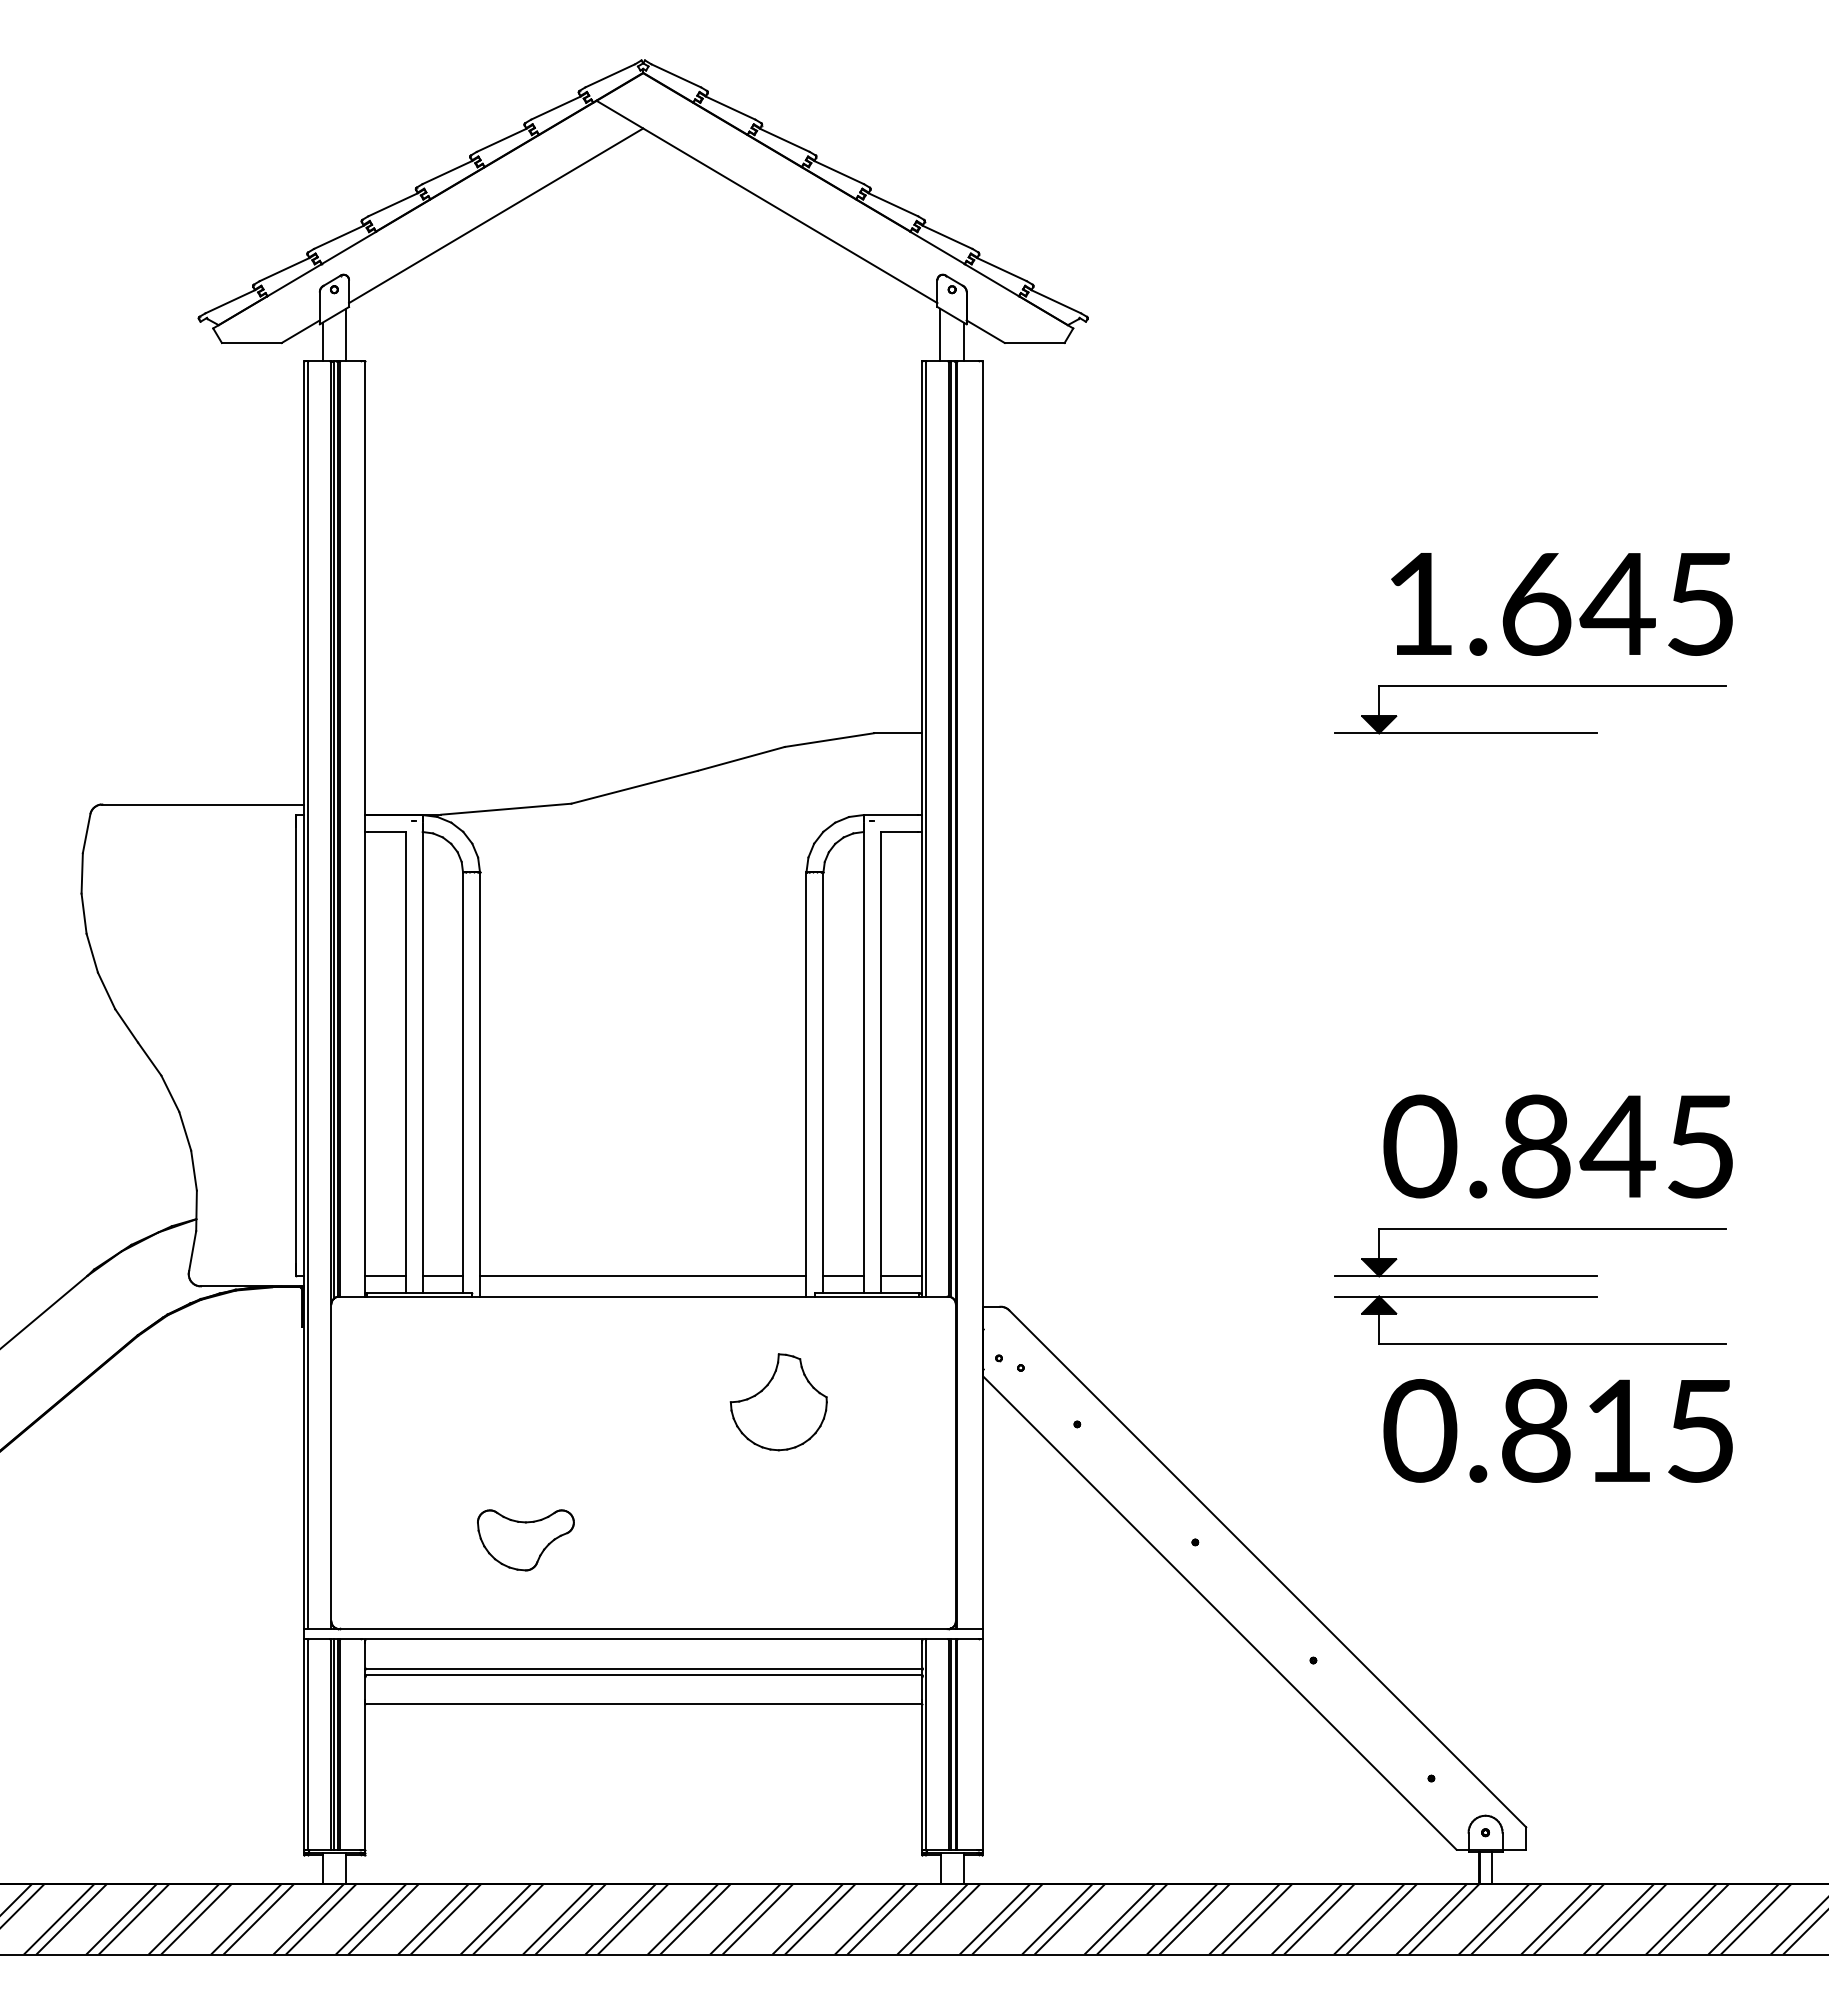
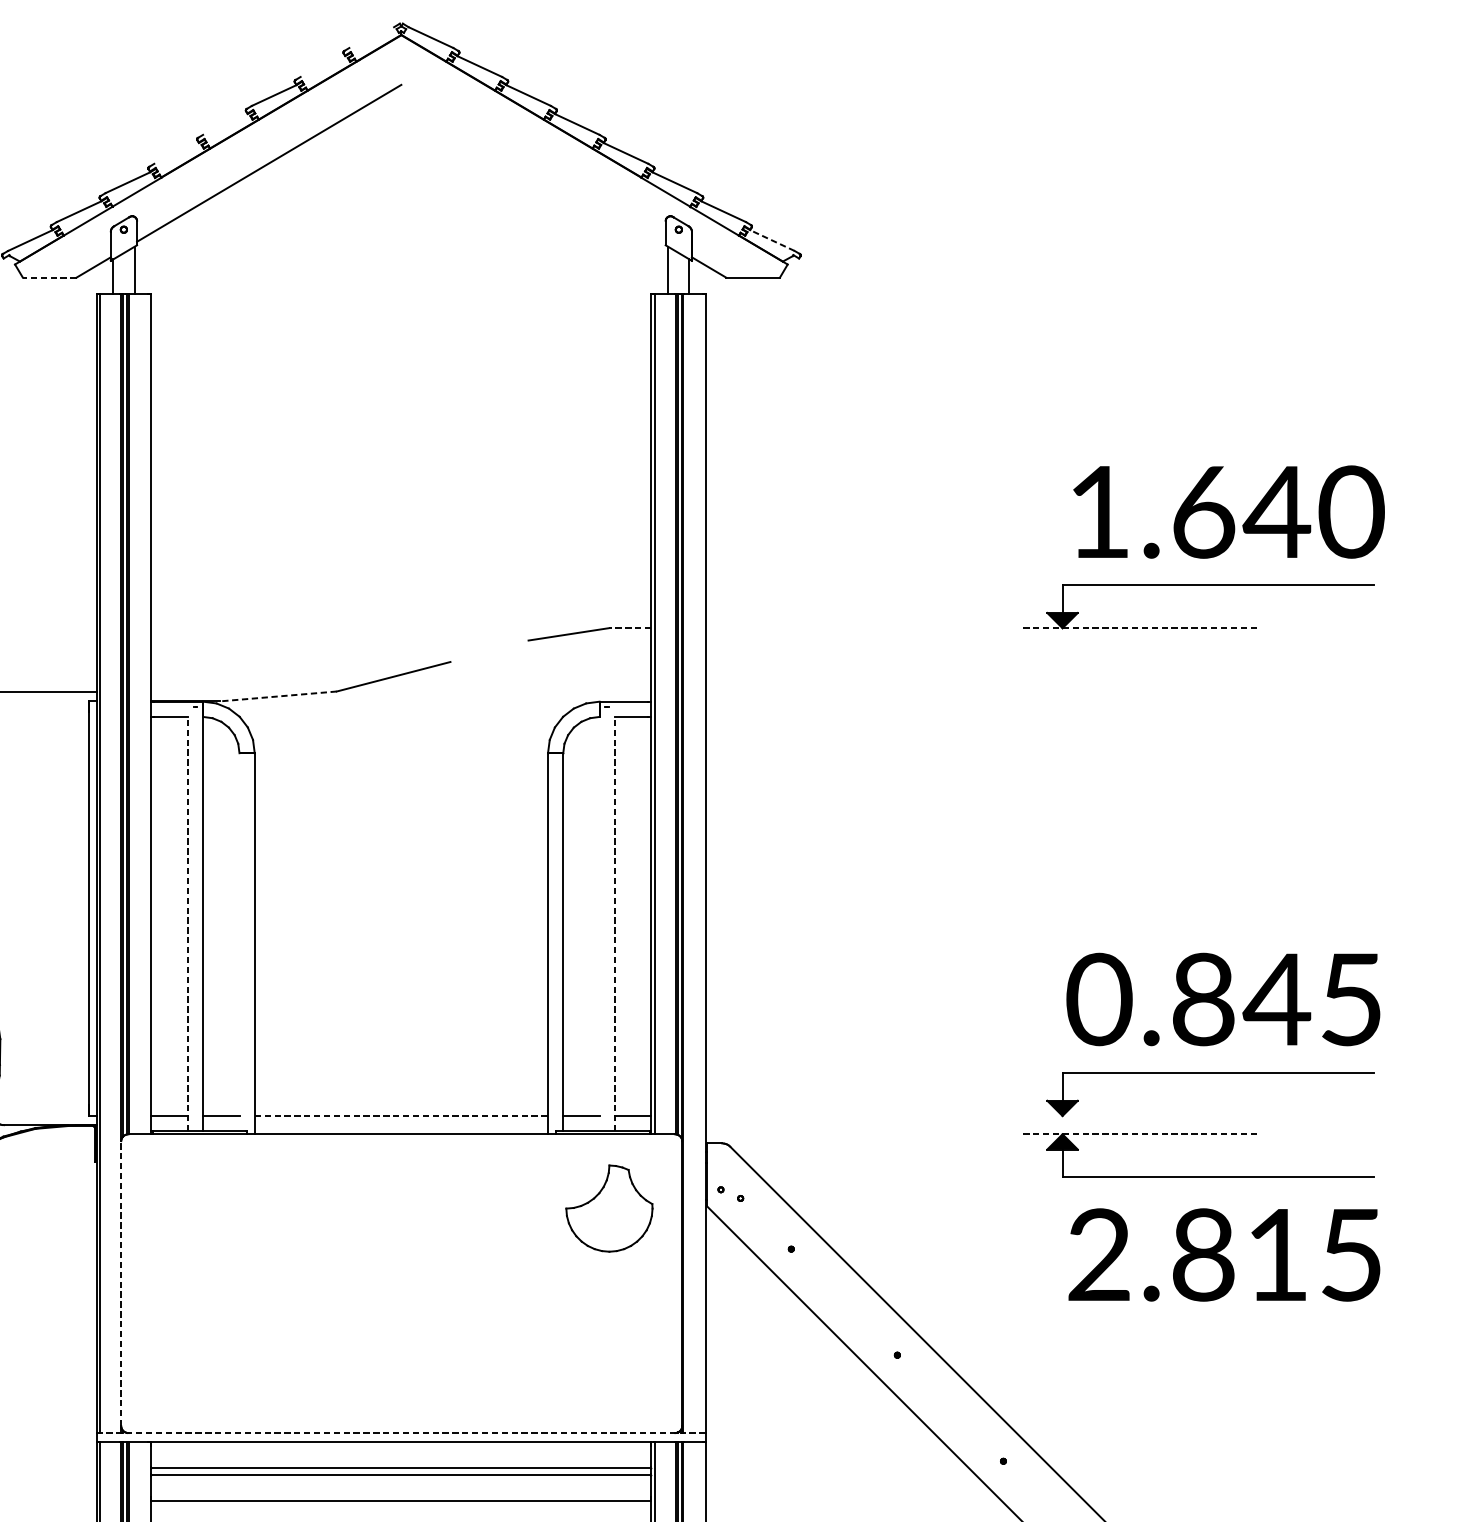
line: (610, 75) -> (371, 37), removed
line: (555, 107) -> (322, 66), removed
line: (447, 172) -> (225, 124), removed
line: (766, 201) -> (512, 150), removed
line: (393, 204) -> (177, 153), removed
line: (1055, 301) -> (771, 240), solid -> dashed
line: (251, 343) -> (49, 278), solid -> dashed
text: (1701, 603) -> (1352, 511), 1.645 -> 1.640
line: (897, 733) -> (629, 628), solid -> dashed
line: (1466, 733) -> (1140, 628), solid -> dashed
line: (740, 758) -> (488, 650), removed
line: (505, 809) -> (277, 696), solid -> dashed
line: (405, 1062) -> (187, 924), solid -> dashed
line: (863, 1062) -> (599, 924), removed
line: (880, 1062) -> (614, 924), solid -> dashed
line: (463, 1082) -> (239, 941), removed
line: (643, 1276) -> (401, 1116), solid -> dashed
line: (1466, 1276) -> (1140, 1116), removed
line: (1466, 1296) -> (1140, 1134), solid -> dashed
part: (778, 1402) -> (609, 1208), moved
text: (1420, 1430) -> (1099, 1254), 0.815 -> 2.815
line: (331, 1462) -> (121, 1283), solid -> dashed
part: (525, 1540) -> (295, 1353), removed
line: (643, 1629) -> (401, 1433), solid -> dashed

